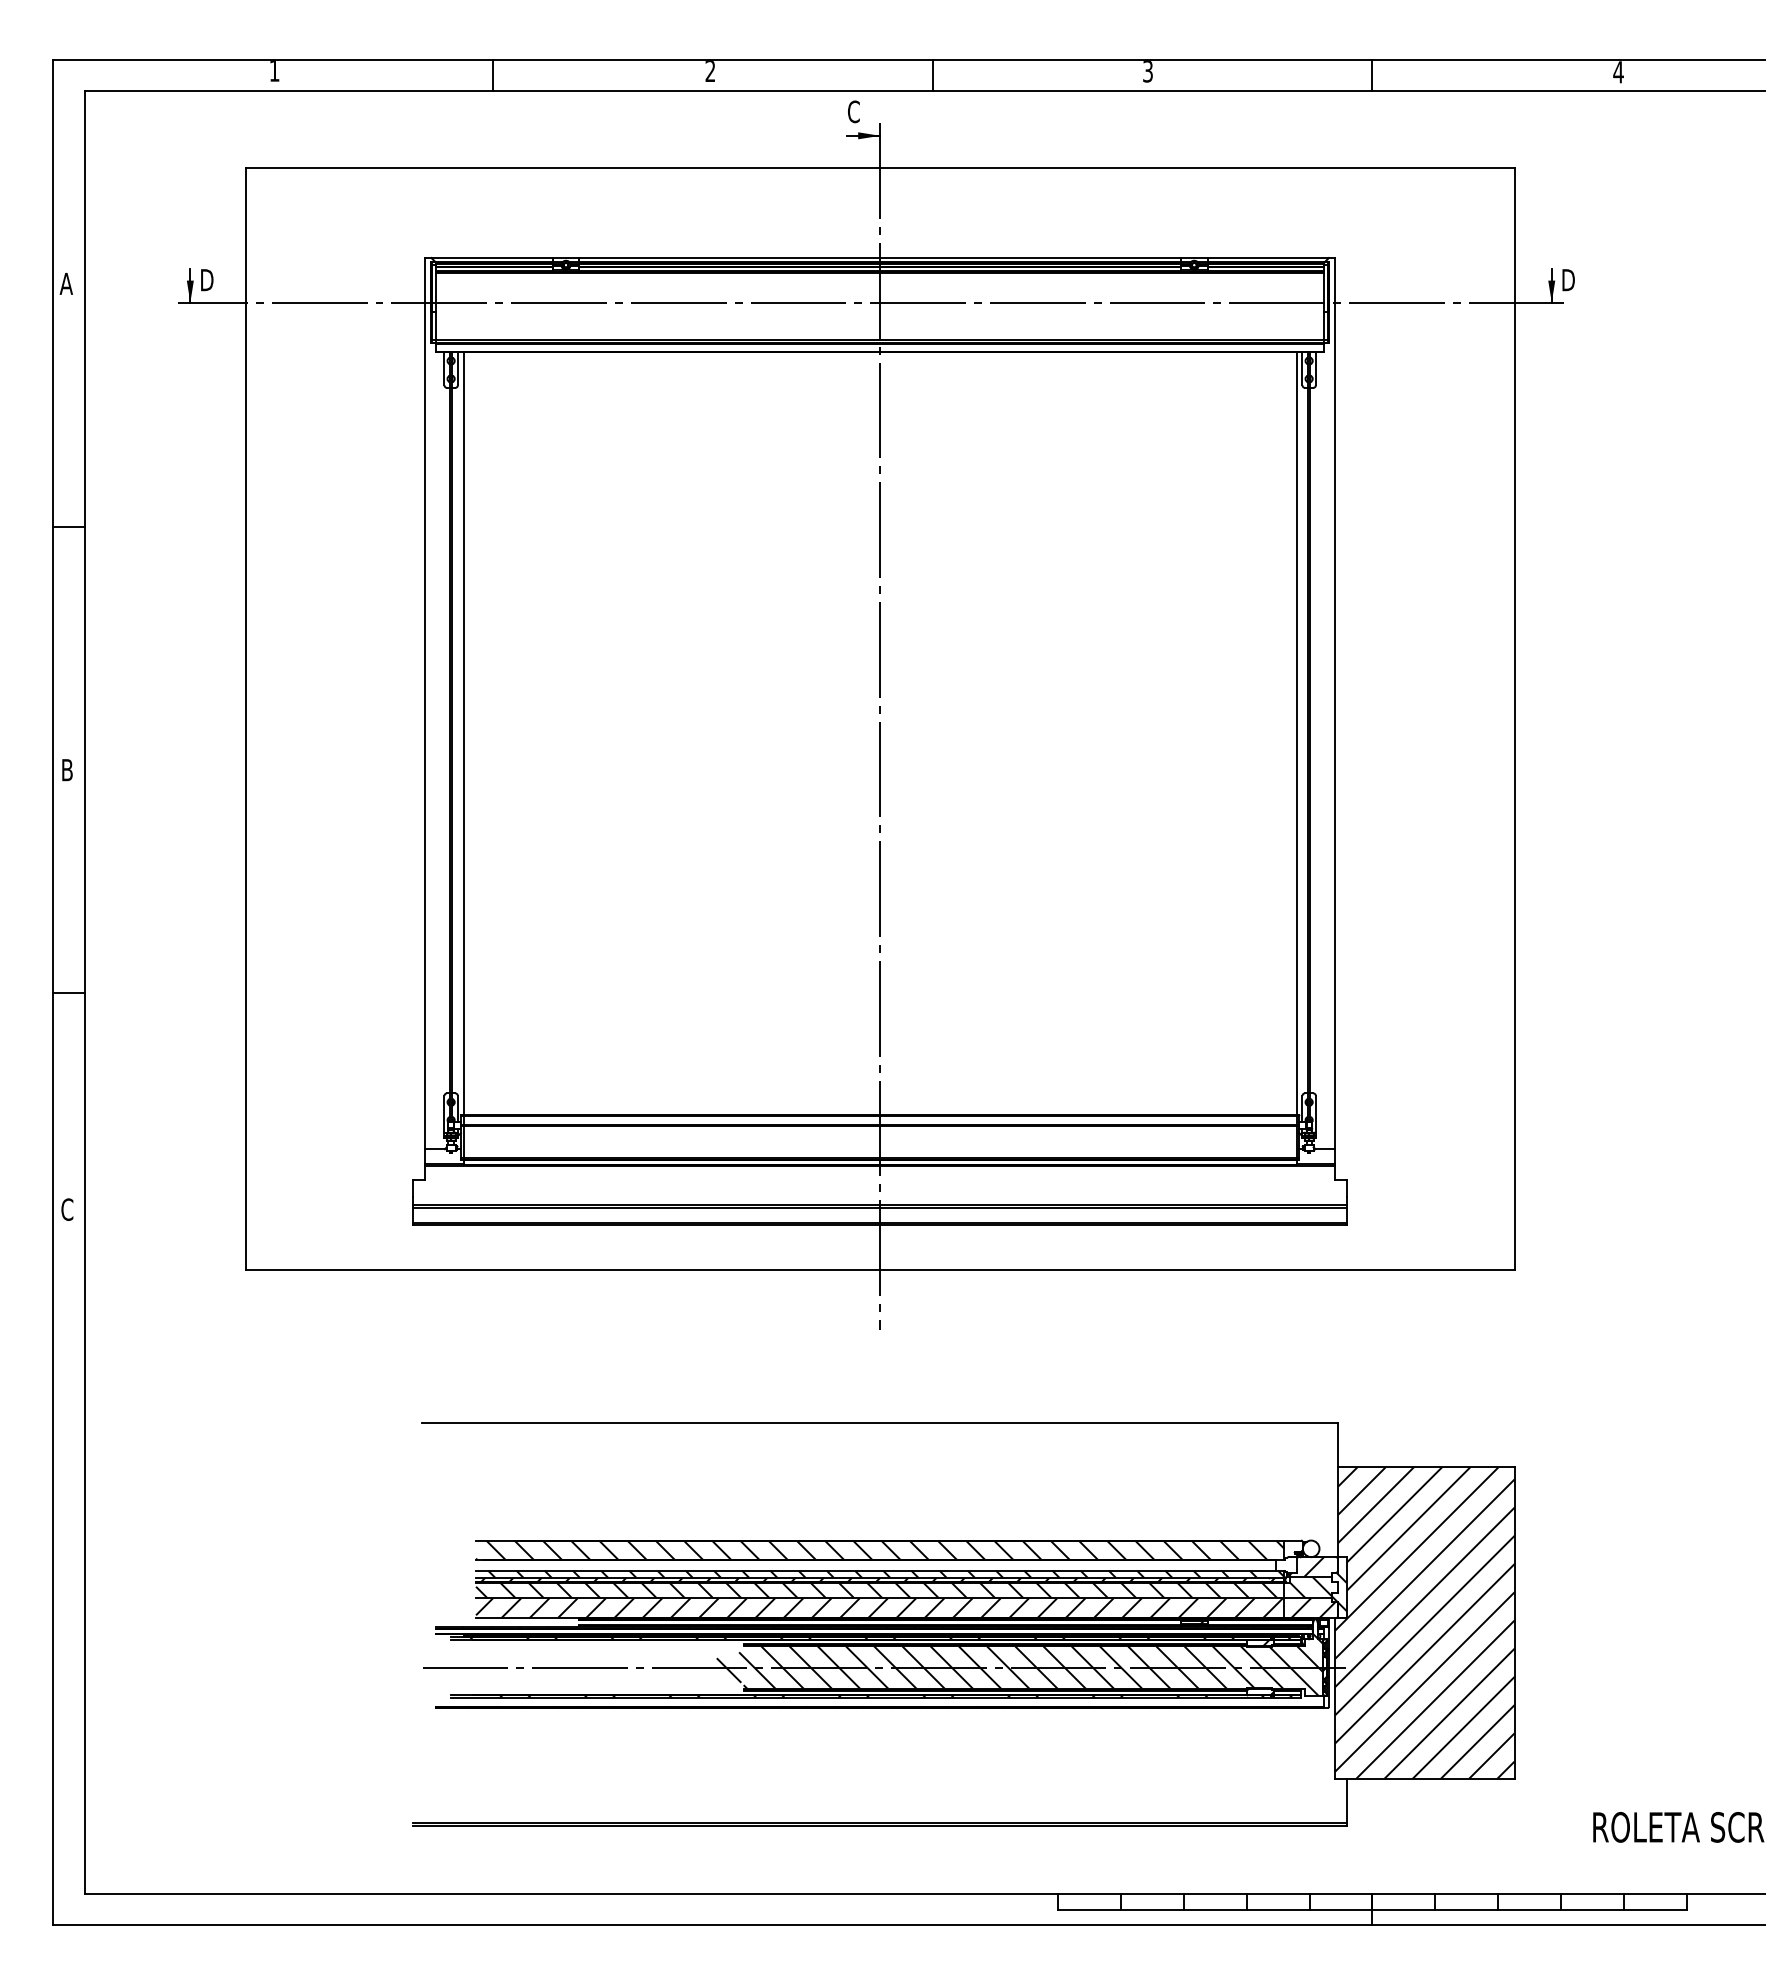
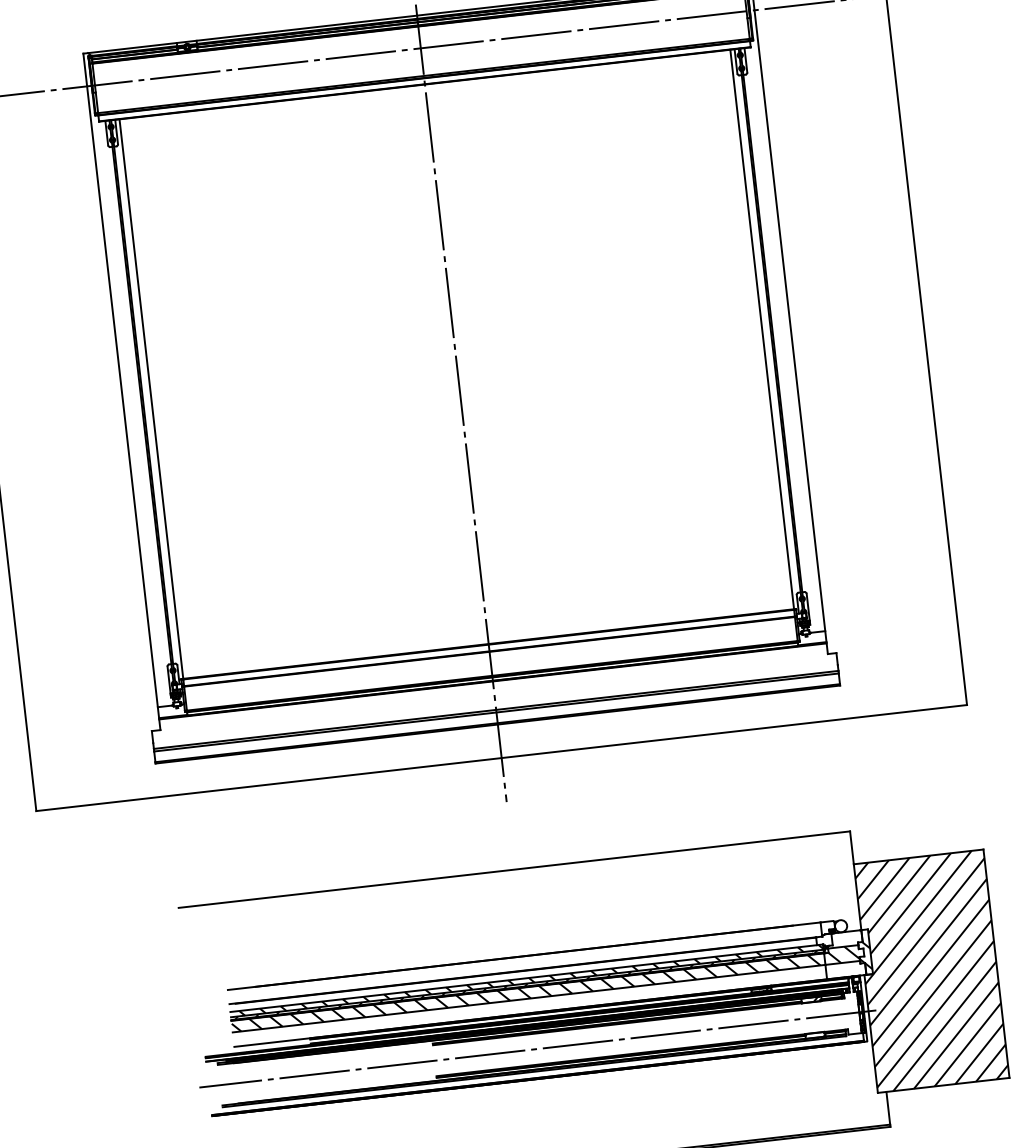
hatch: (880, 1549) -> (525, 962), removed
hatch: (1320, 1566) -> (849, 938), removed
hatch: (879, 1608) -> (529, 1006), removed
hatch: (1313, 1608) -> (847, 969), removed
hatch: (1019, 1664) -> (636, 1035), removed

